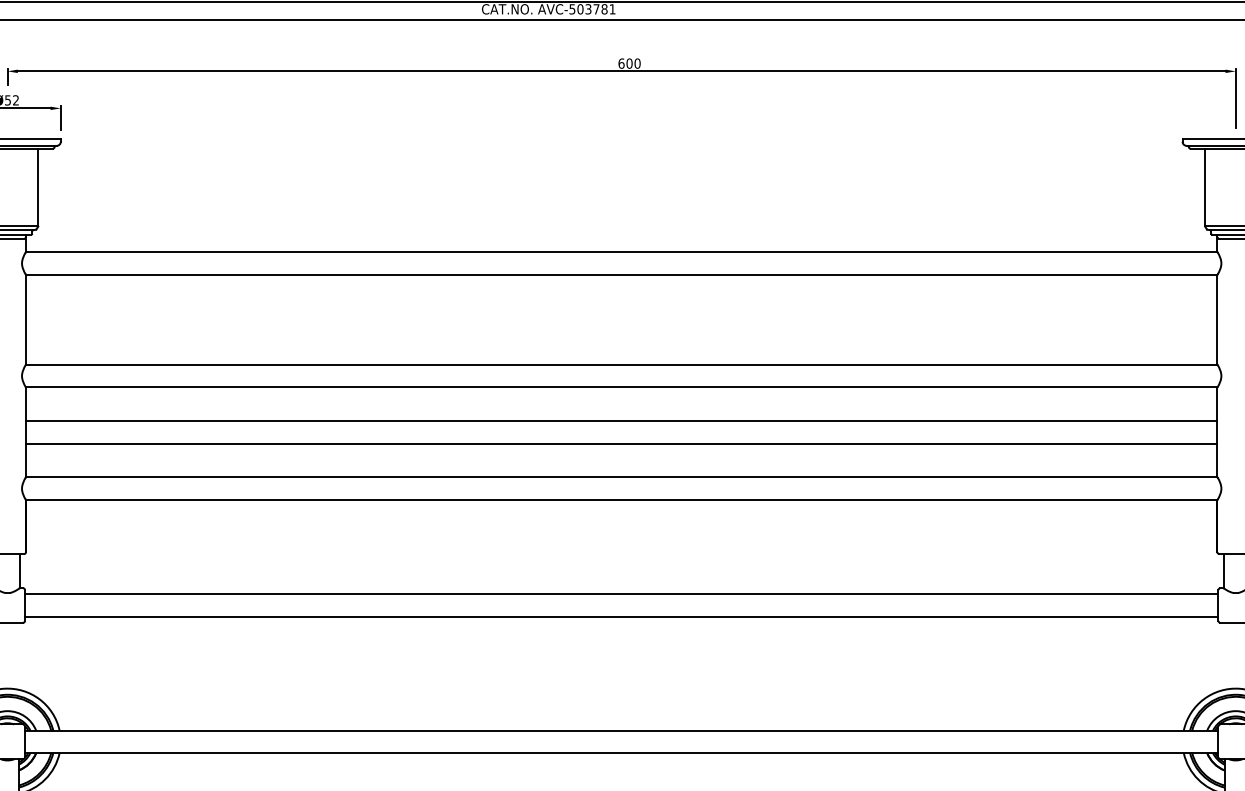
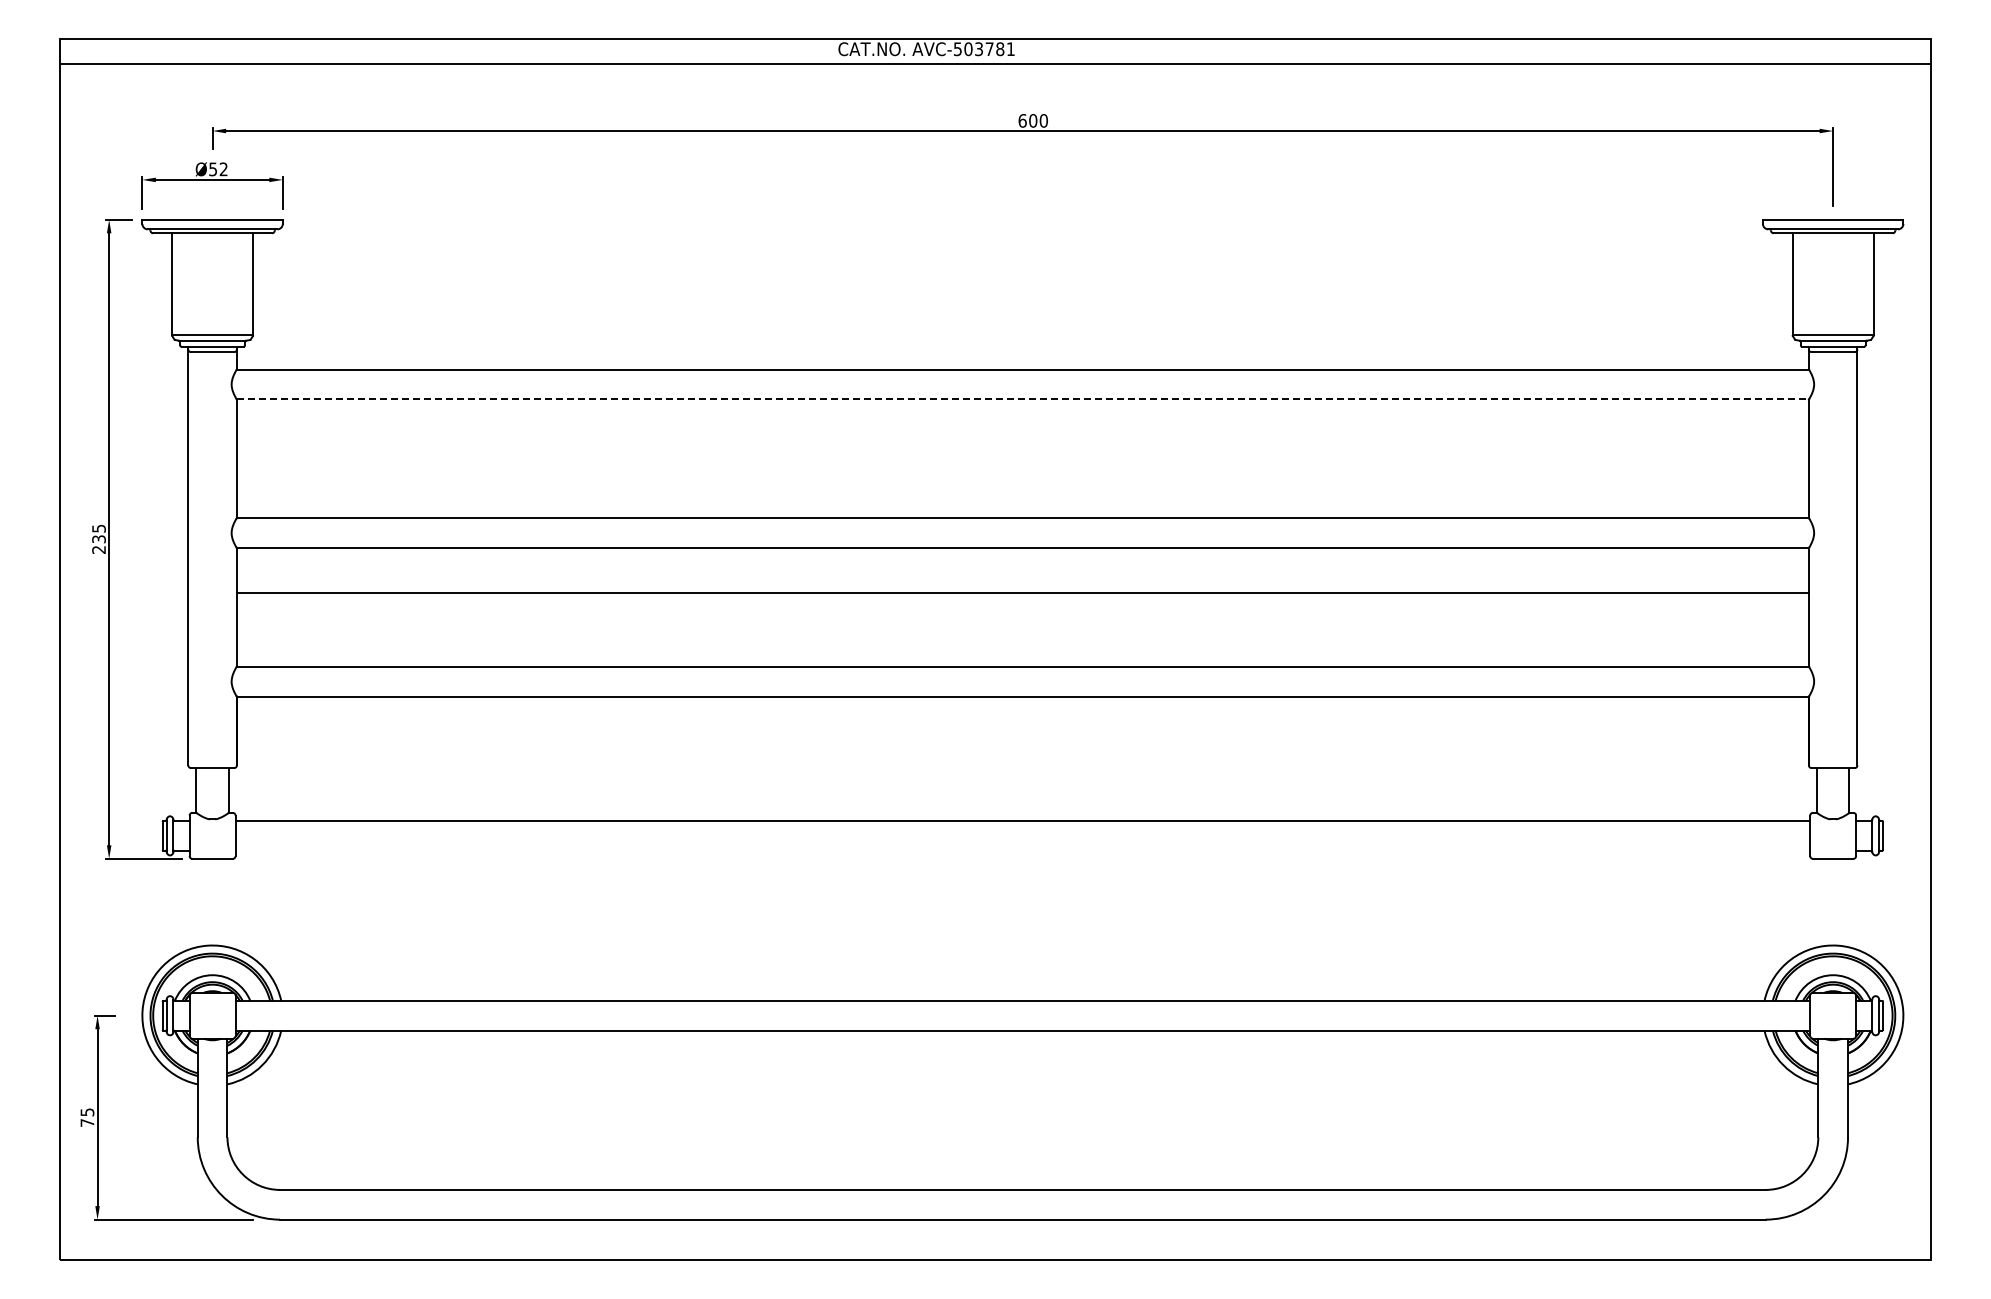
line: (621, 274) -> (1022, 399), solid -> dashed
line: (621, 443) -> (1022, 622), removed
line: (621, 616) -> (1022, 850), removed

